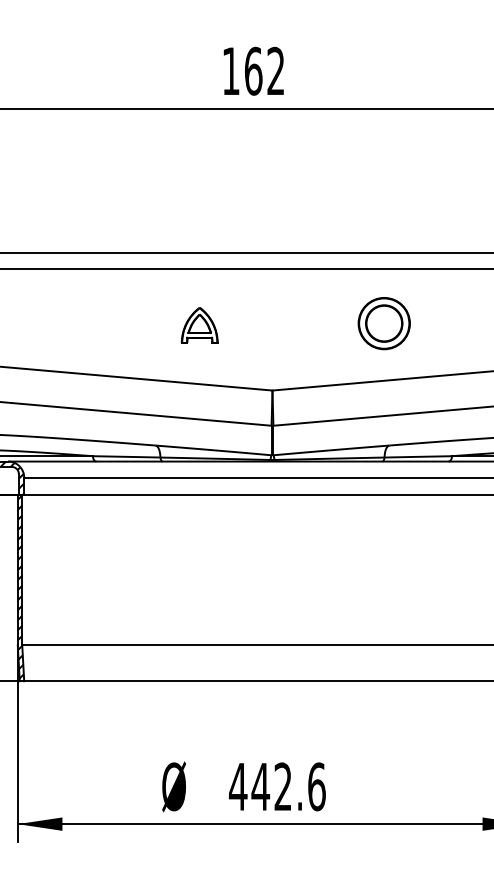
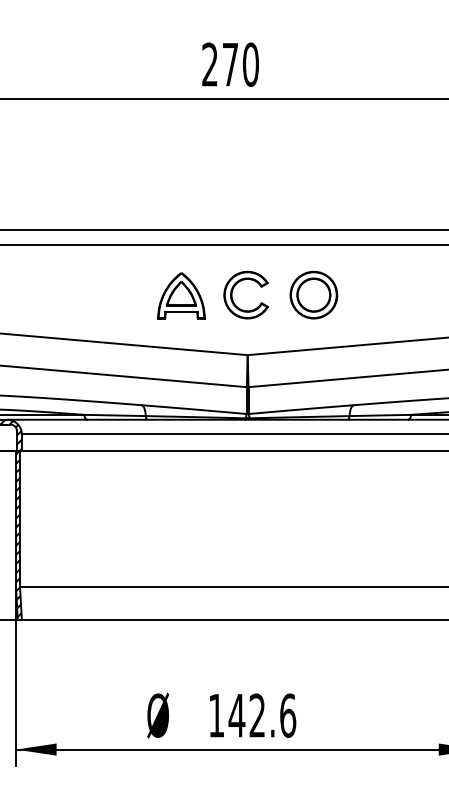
text: (253, 70) -> (230, 64), 162 -> 270
part: (256, 320) -> (233, 291), added
part: (383, 323) -> (313, 295), moved
part: (199, 325) -> (181, 295), size x1.43
text: (238, 786) -> (216, 715), 442.6 -> 142.6

